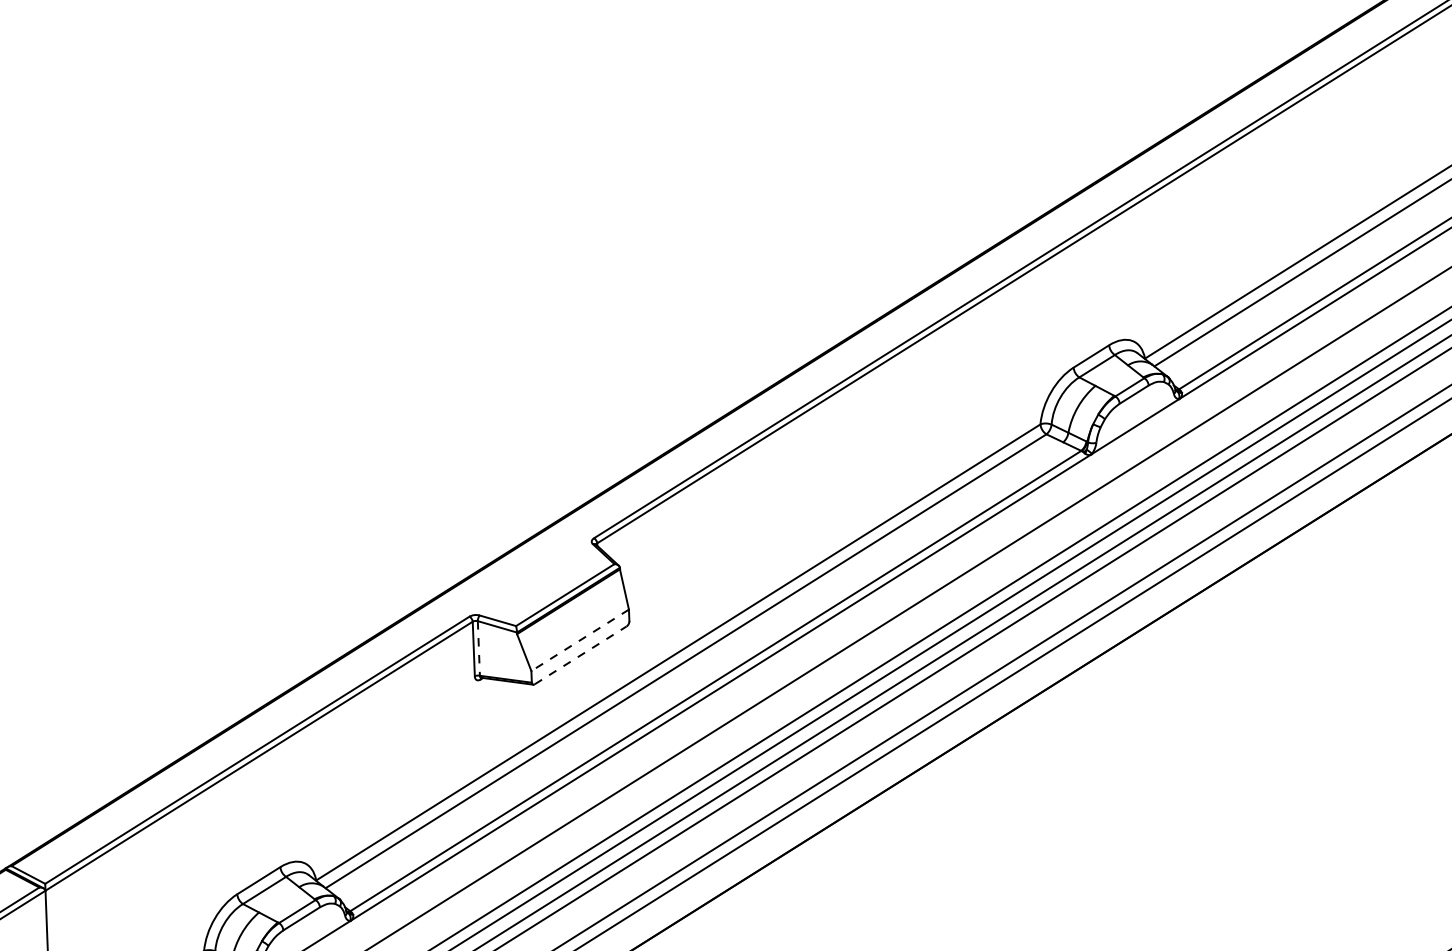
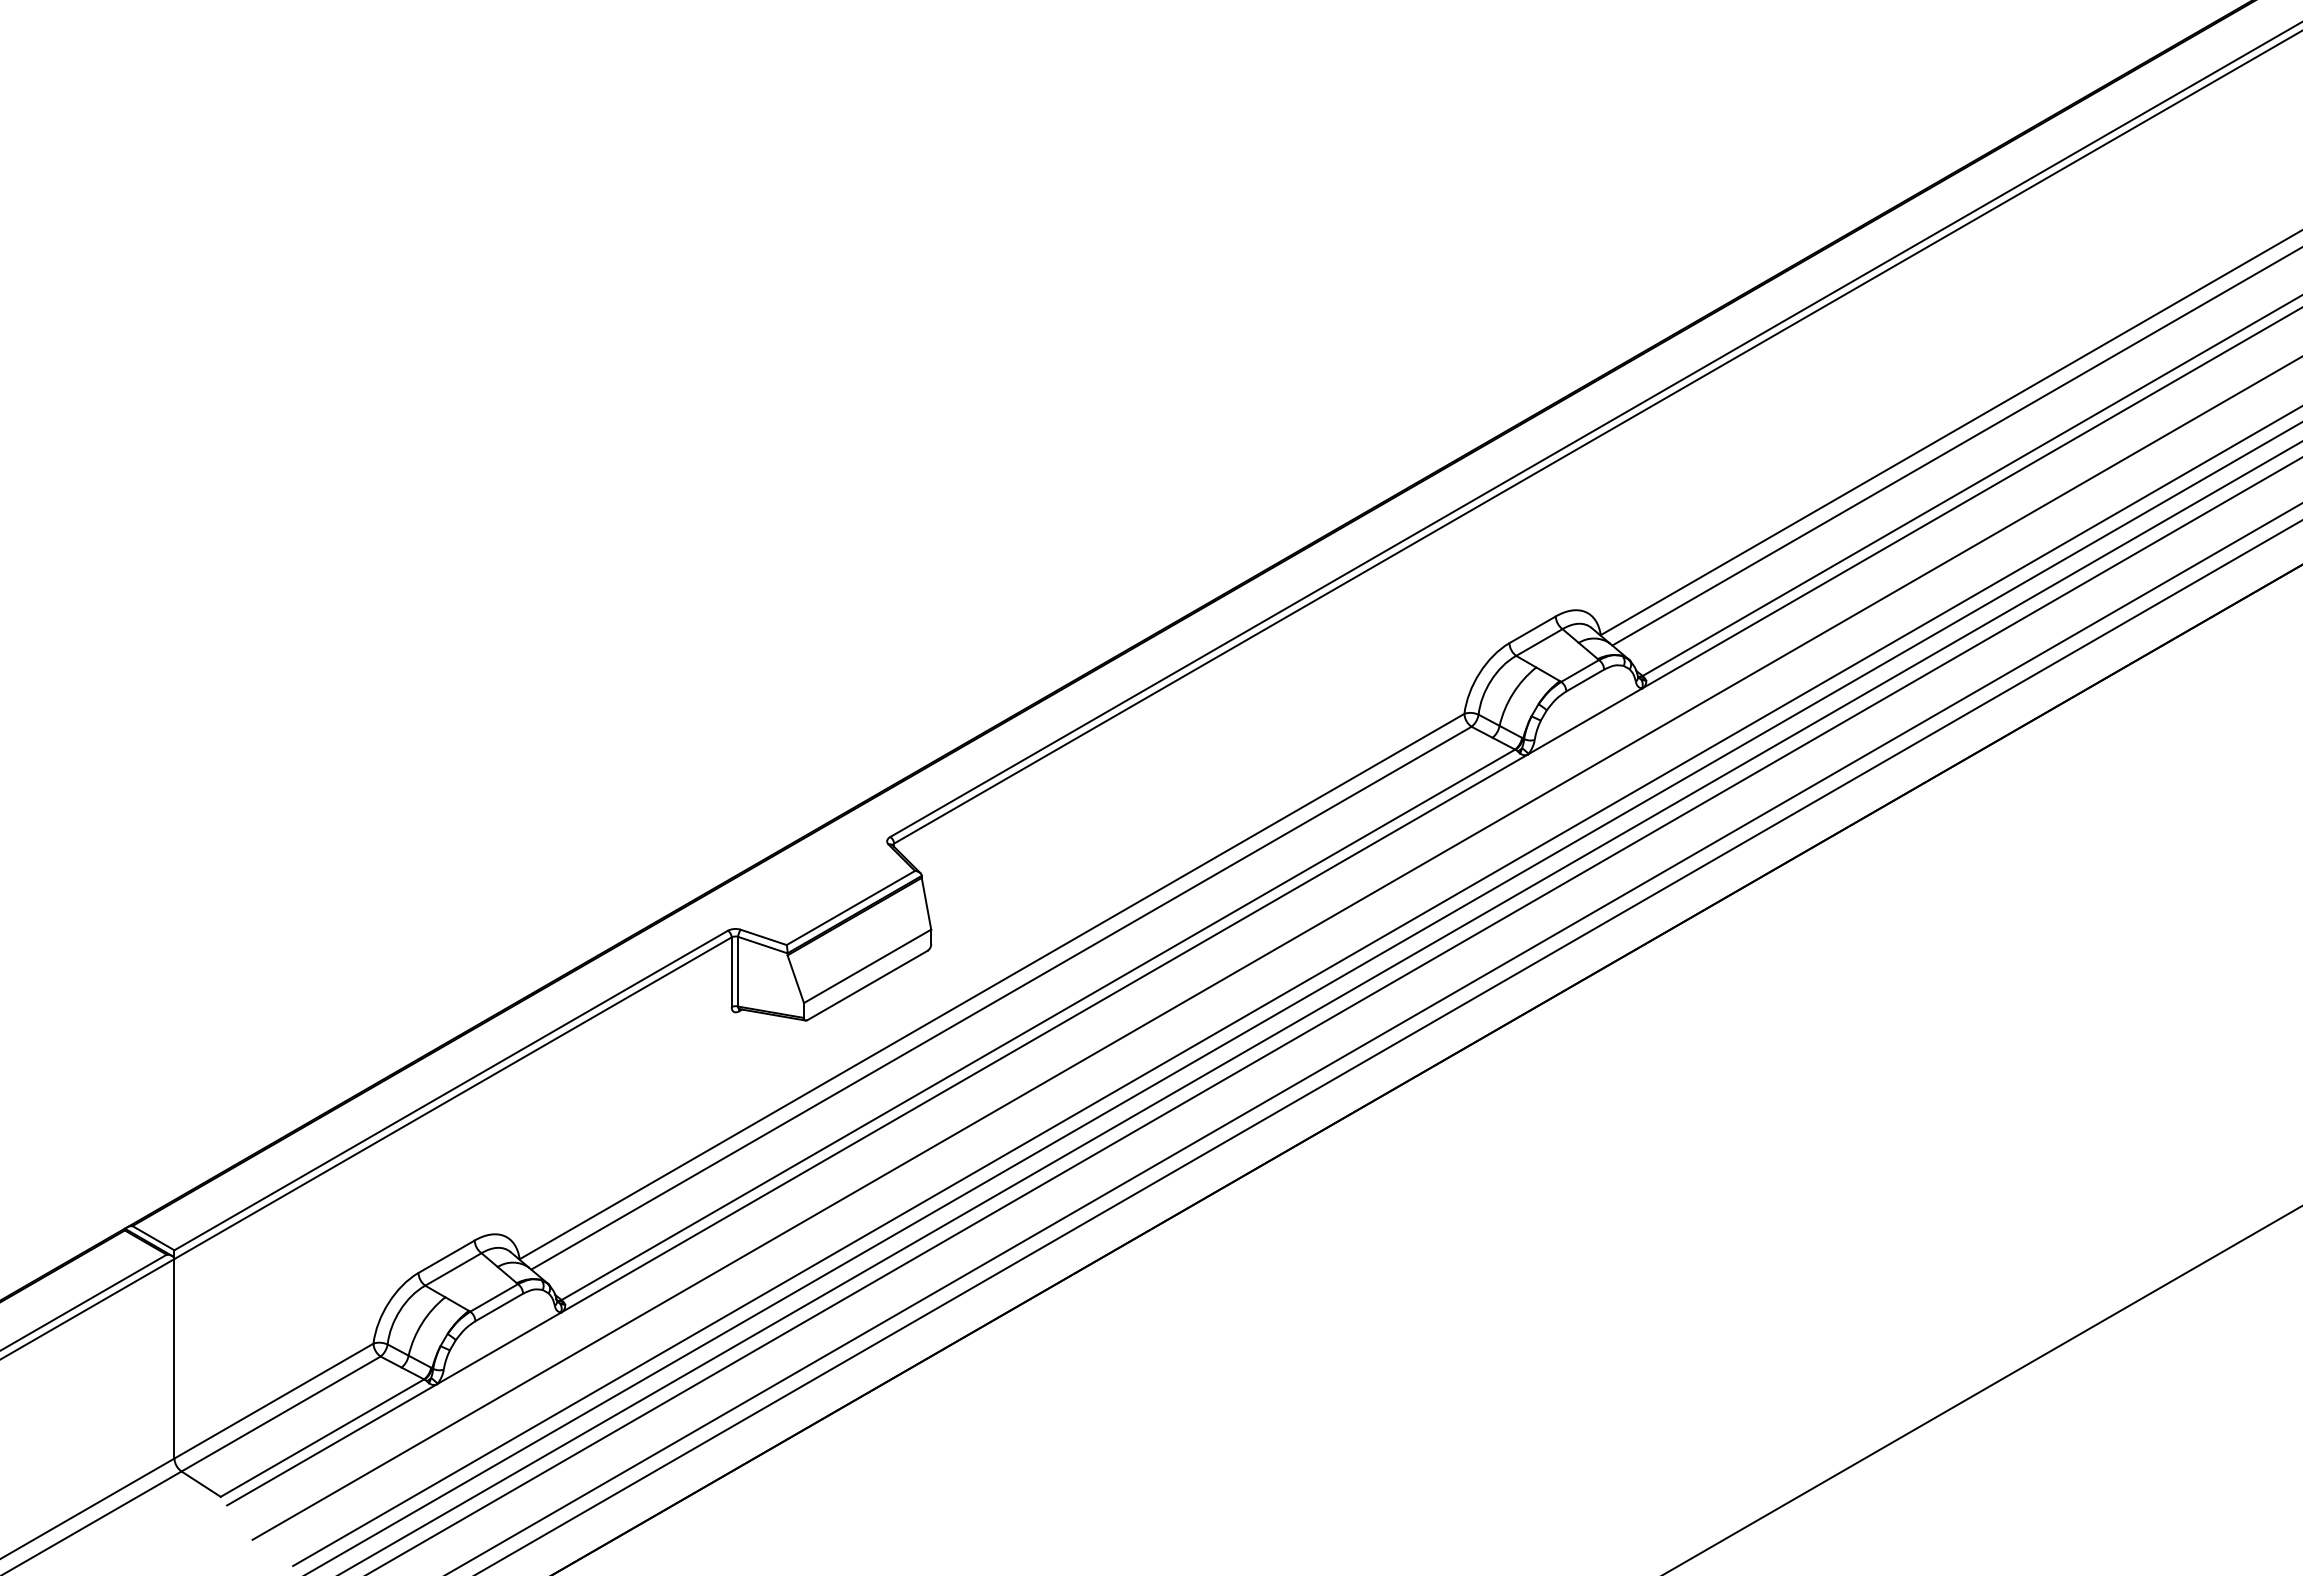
line: (580, 640) -> (867, 966), dashed -> solid
line: (479, 648) -> (738, 971), dashed -> solid
line: (581, 655) -> (868, 985), dashed -> solid

